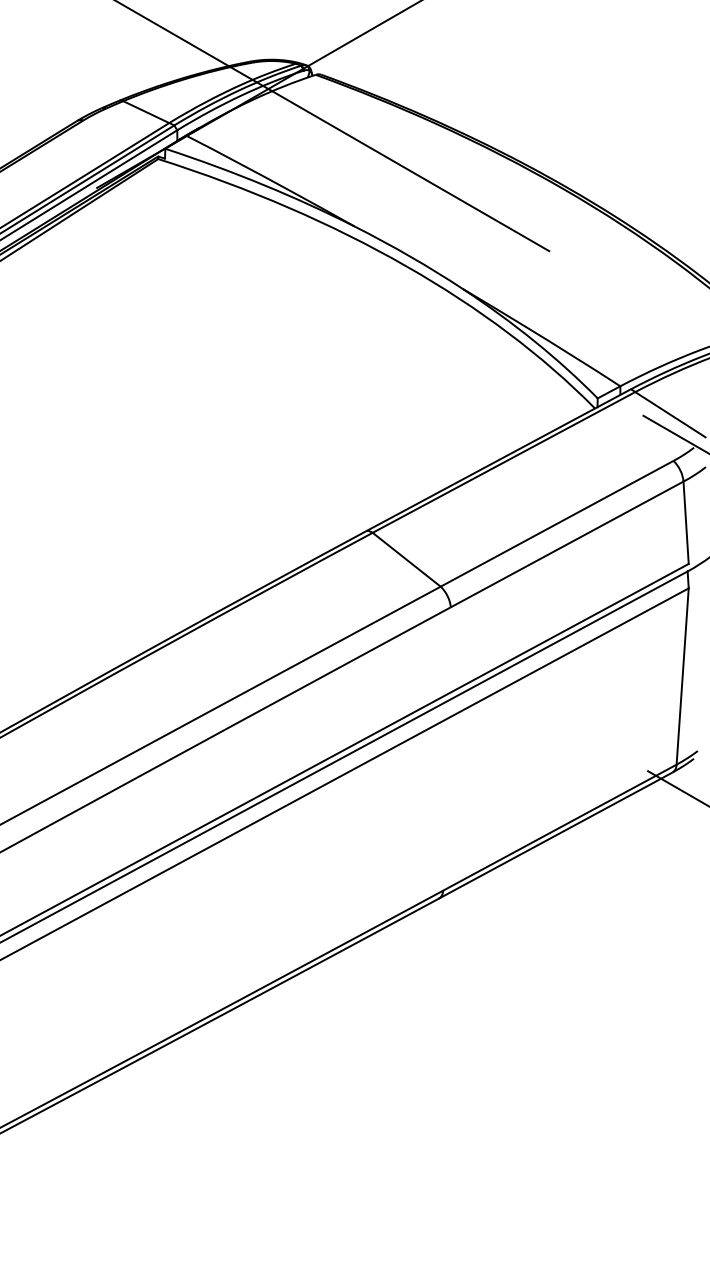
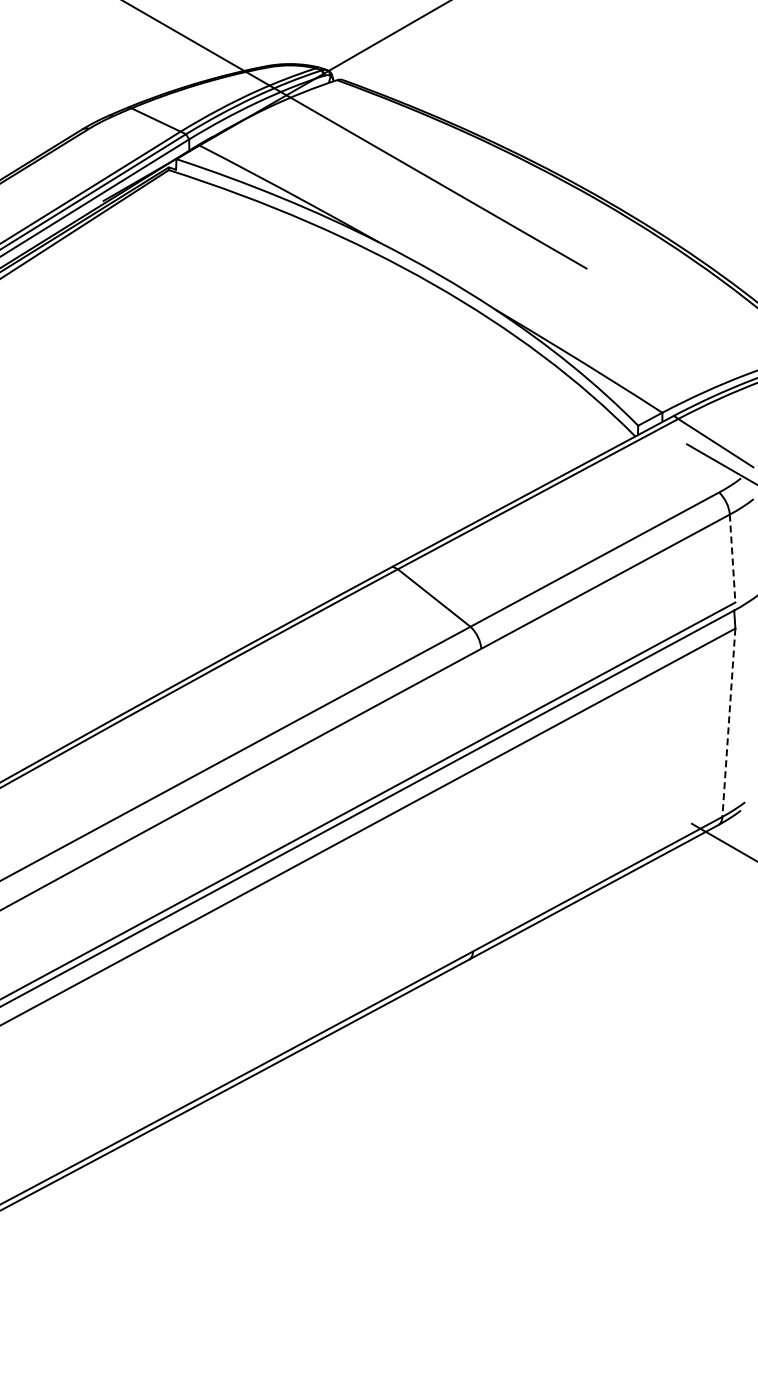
line: (686, 523) -> (732, 559), solid -> dashed
line: (682, 677) -> (728, 723), solid -> dashed

